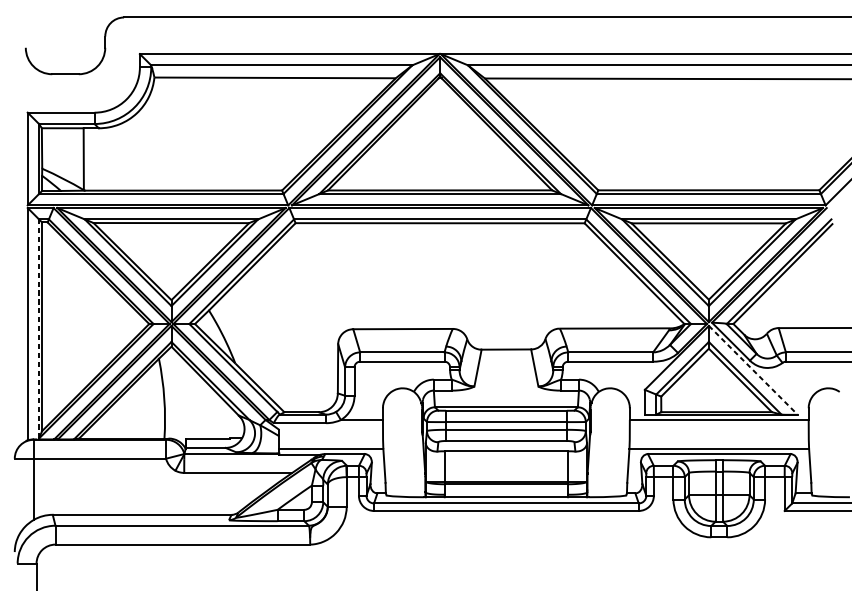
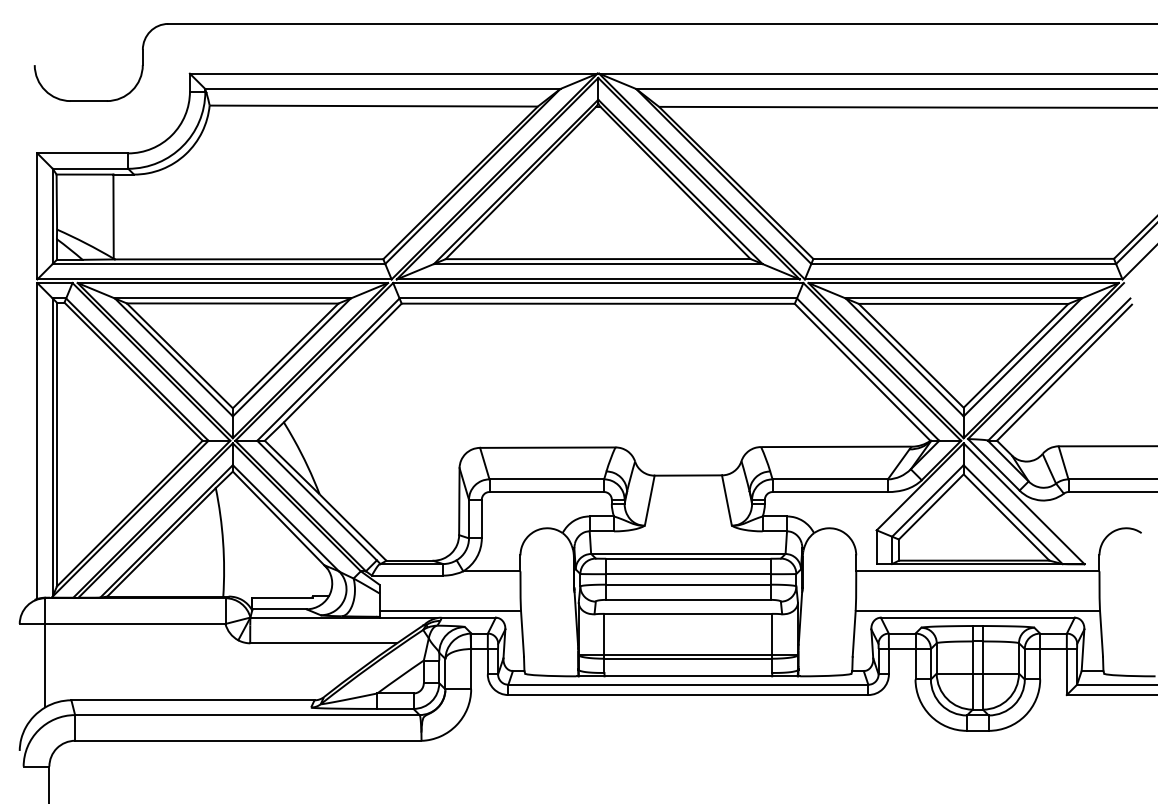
line: (38, 328) -> (52, 447), dashed -> solid
line: (753, 370) -> (1024, 503), dashed -> solid

